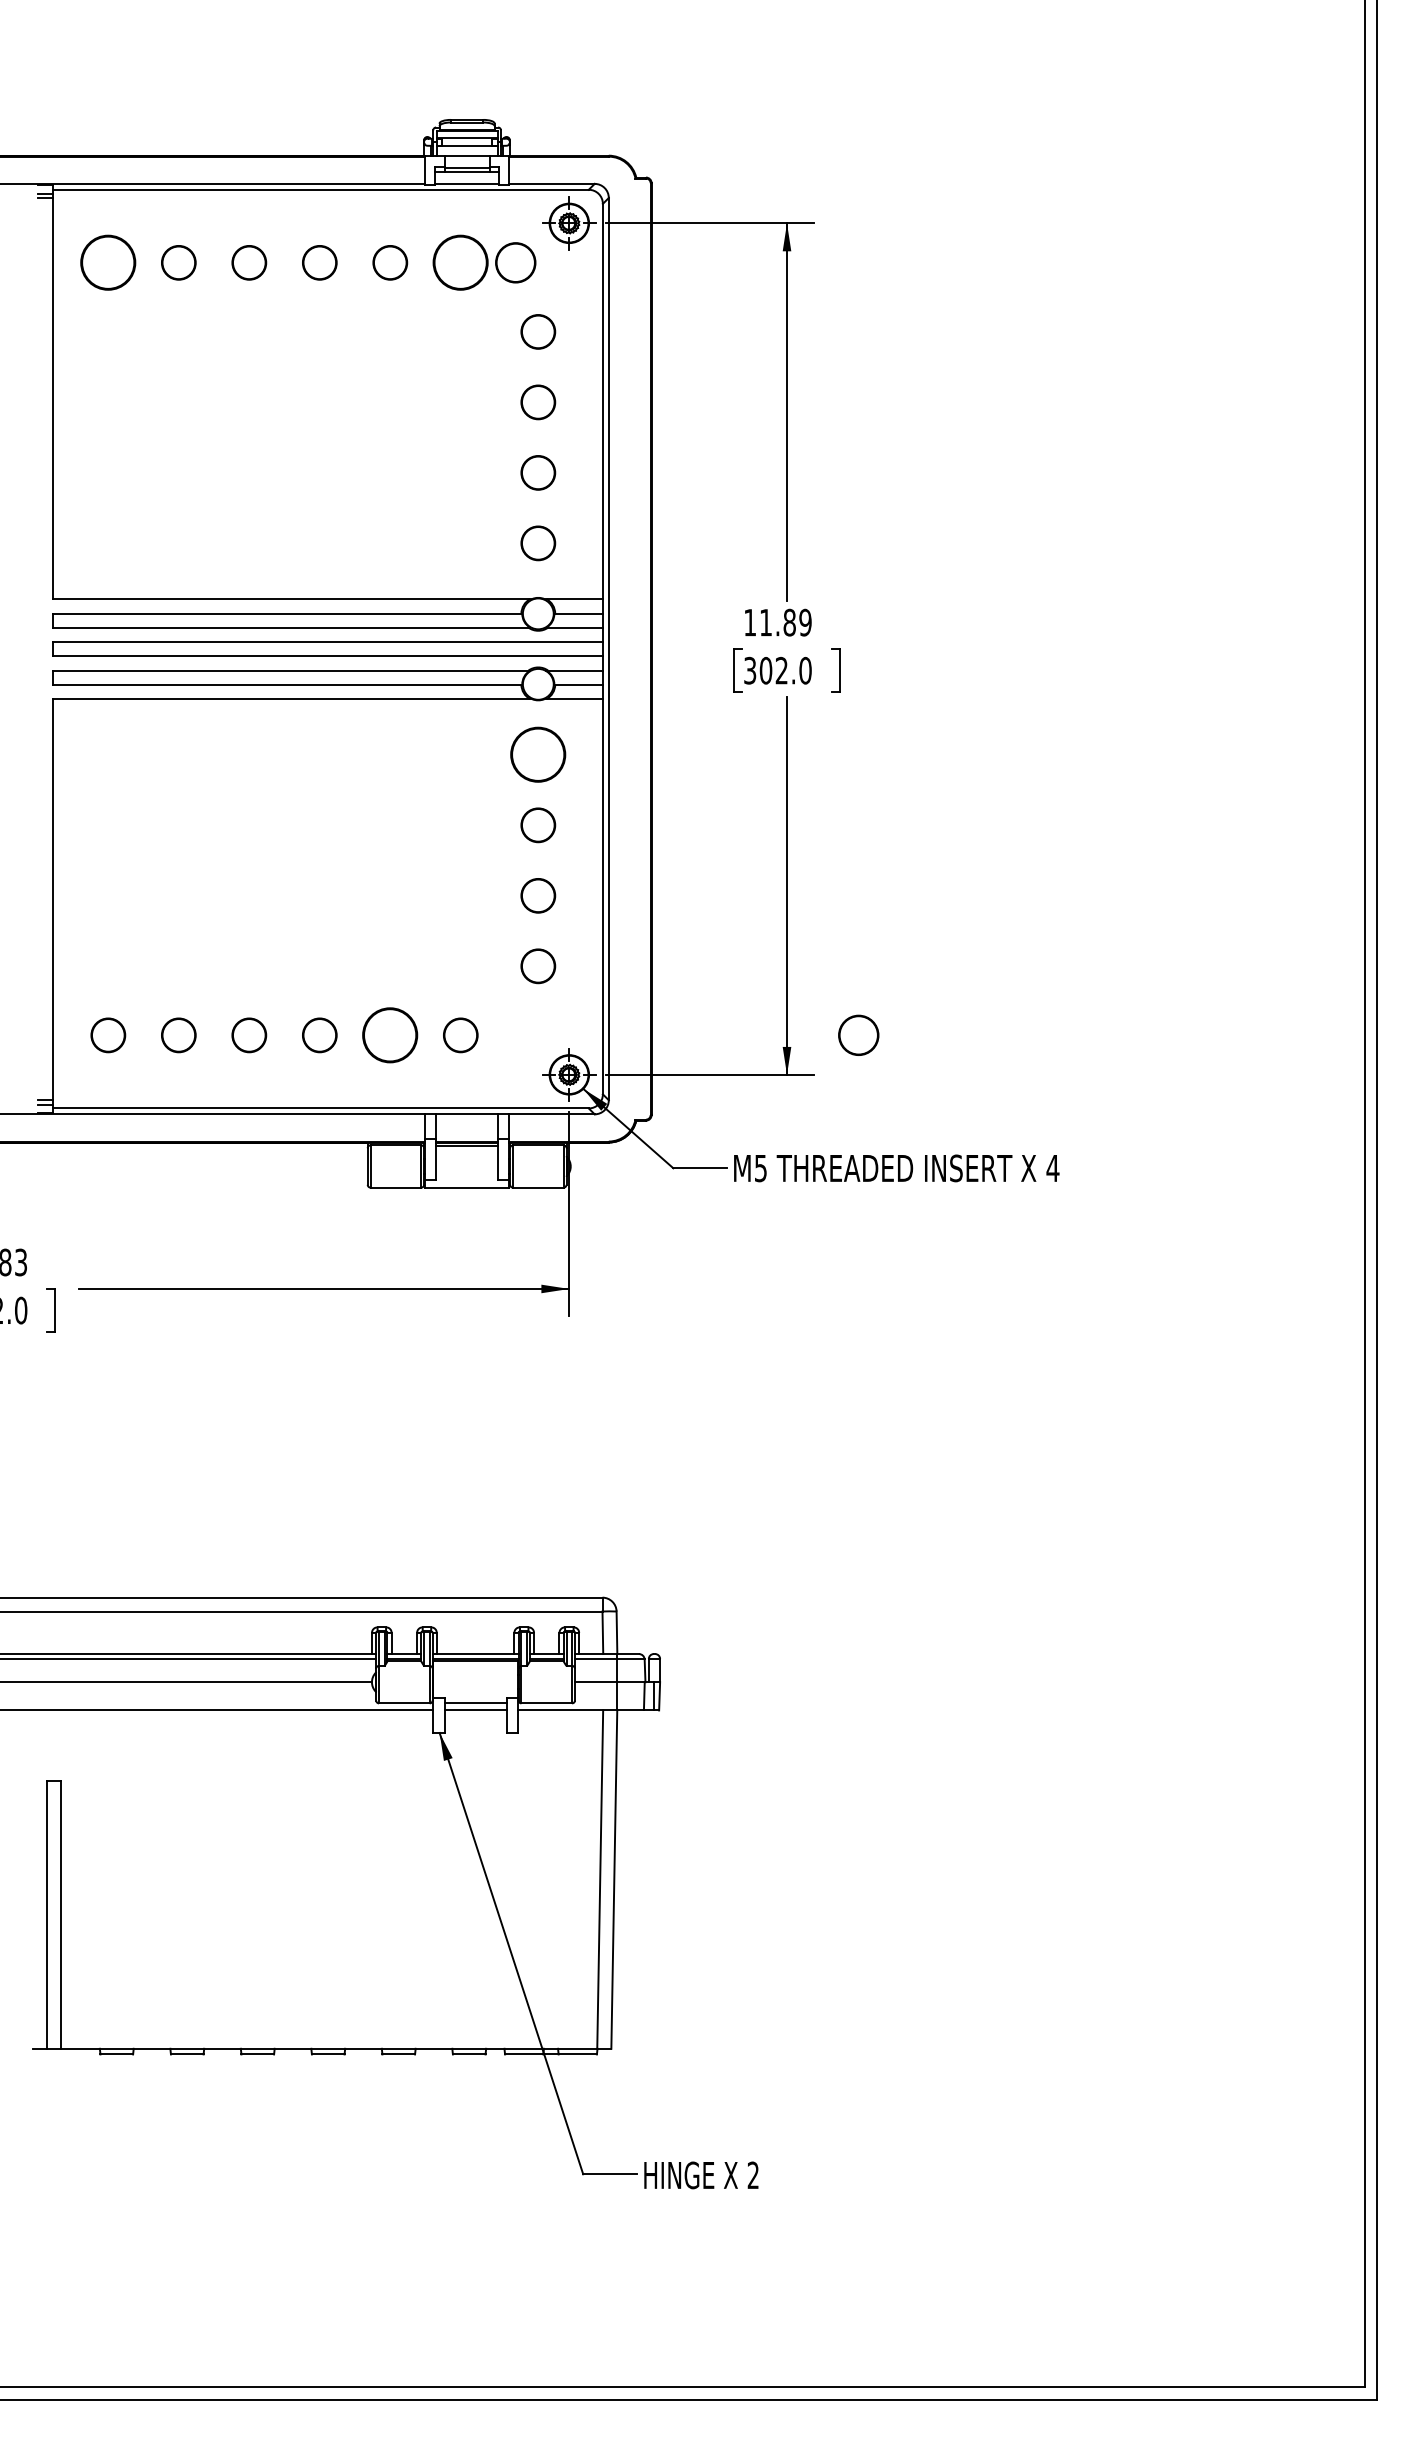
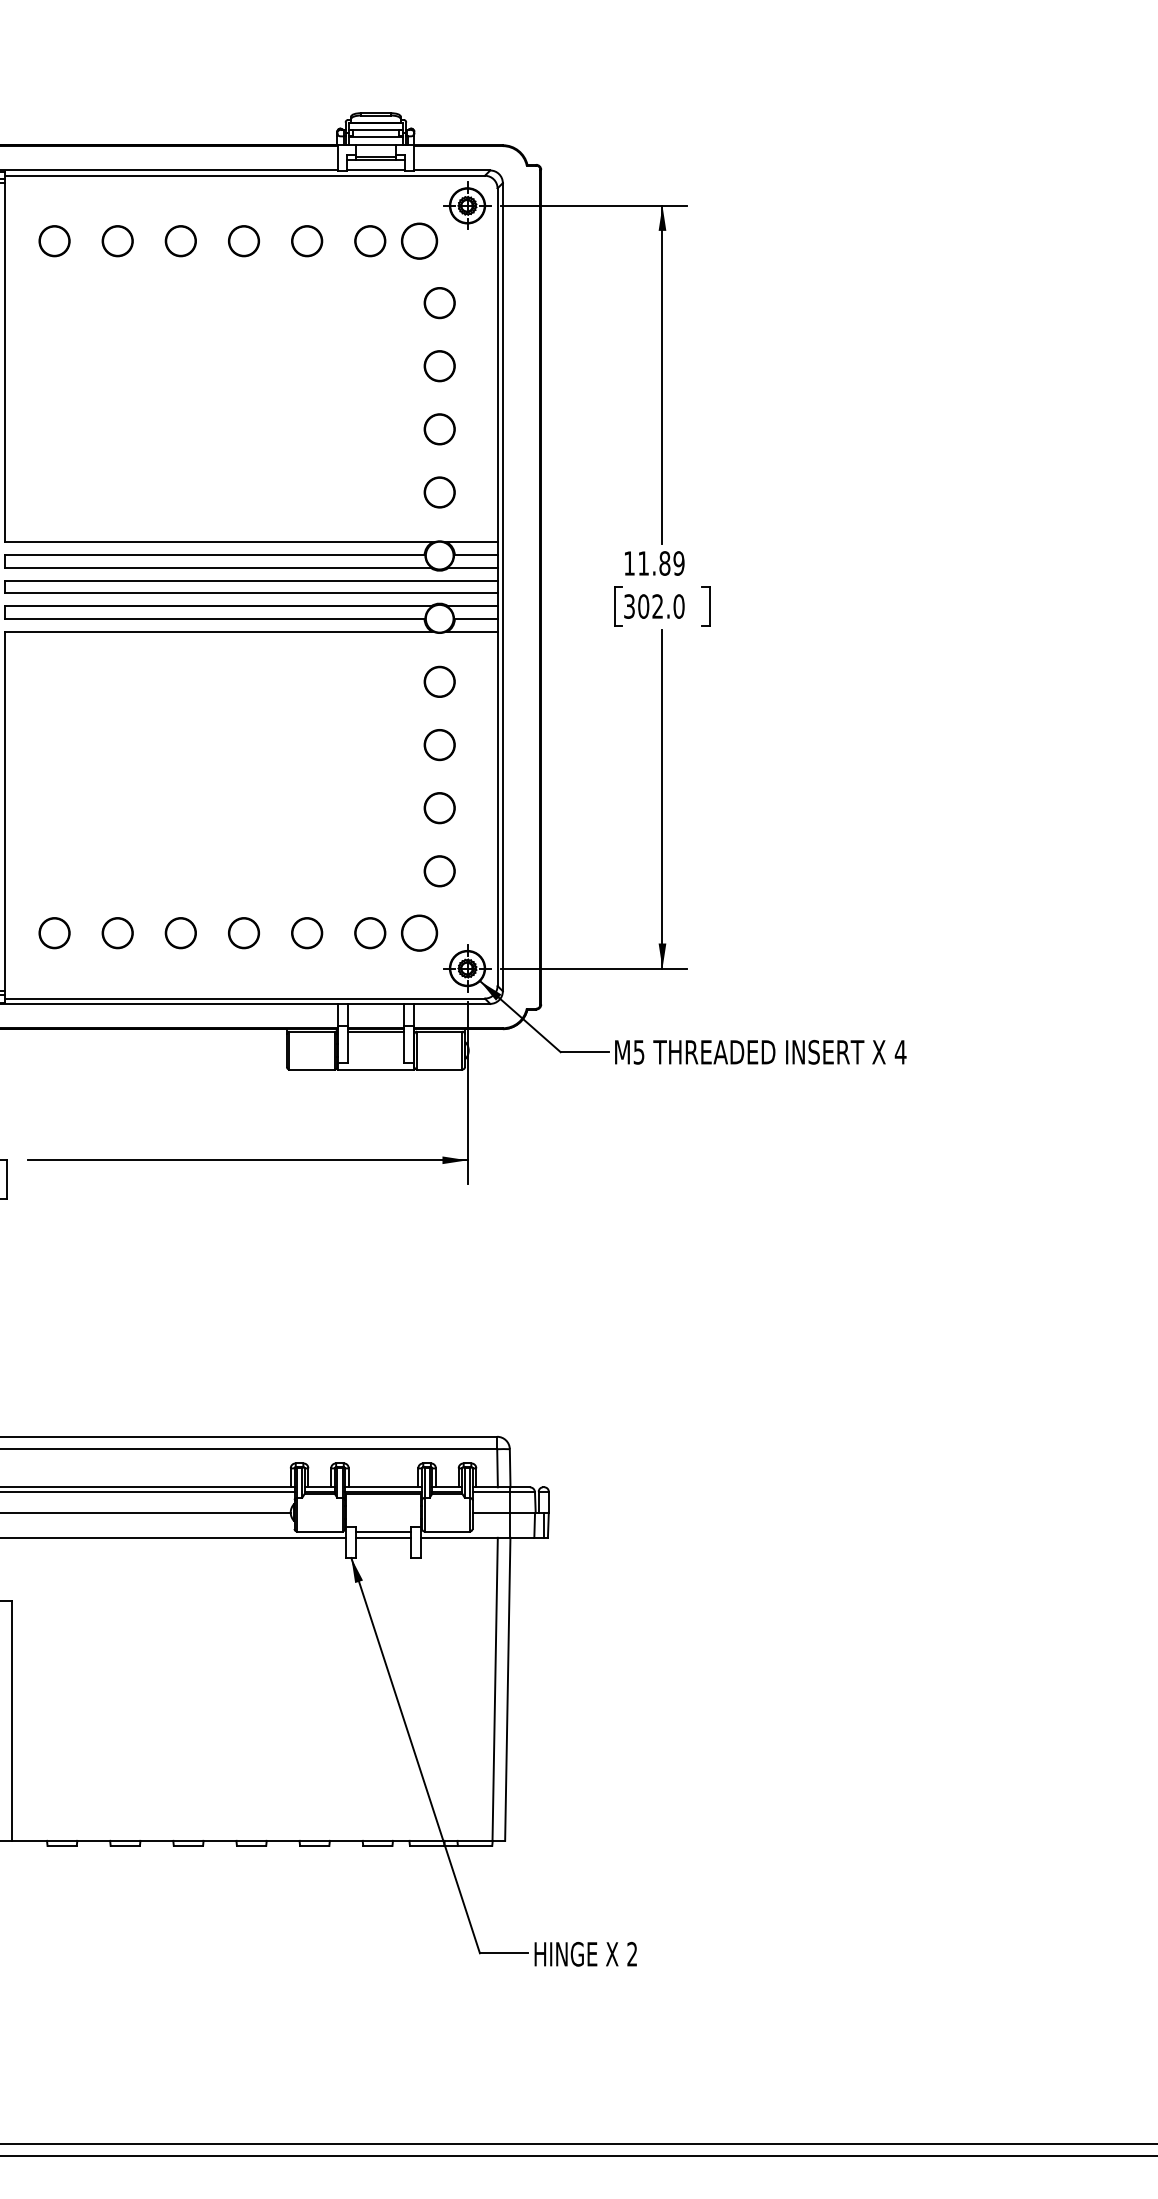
part: (108, 262) -> (54, 240), size x0.62
circle: (460, 262) -> (370, 240), size x0.62
part: (538, 754) -> (439, 681), size x0.62
circle: (858, 1034) -> (419, 932), moved
part: (390, 1035) -> (307, 933), size x0.62

